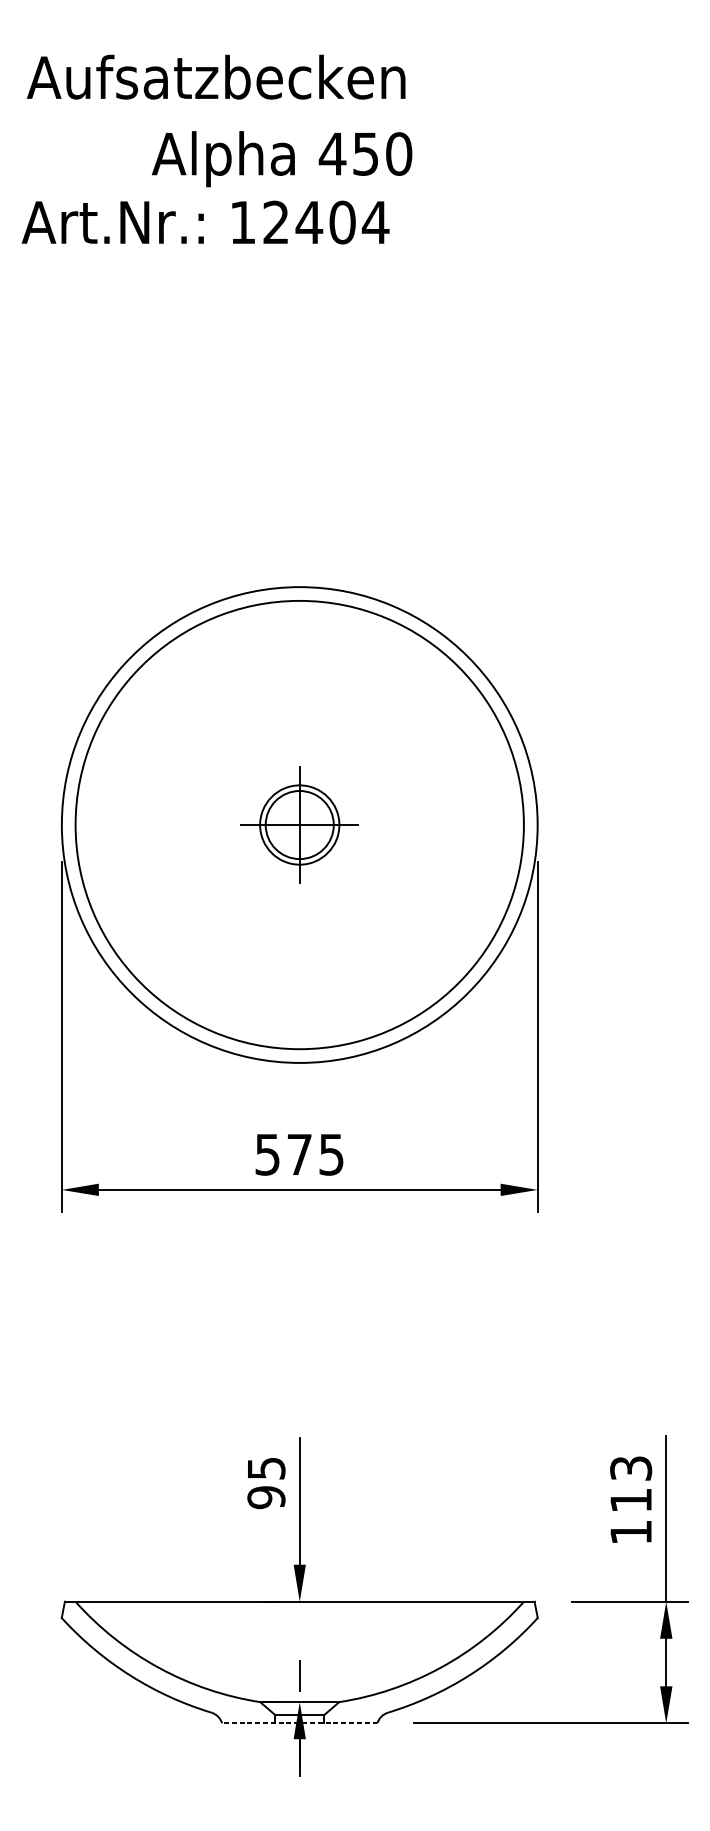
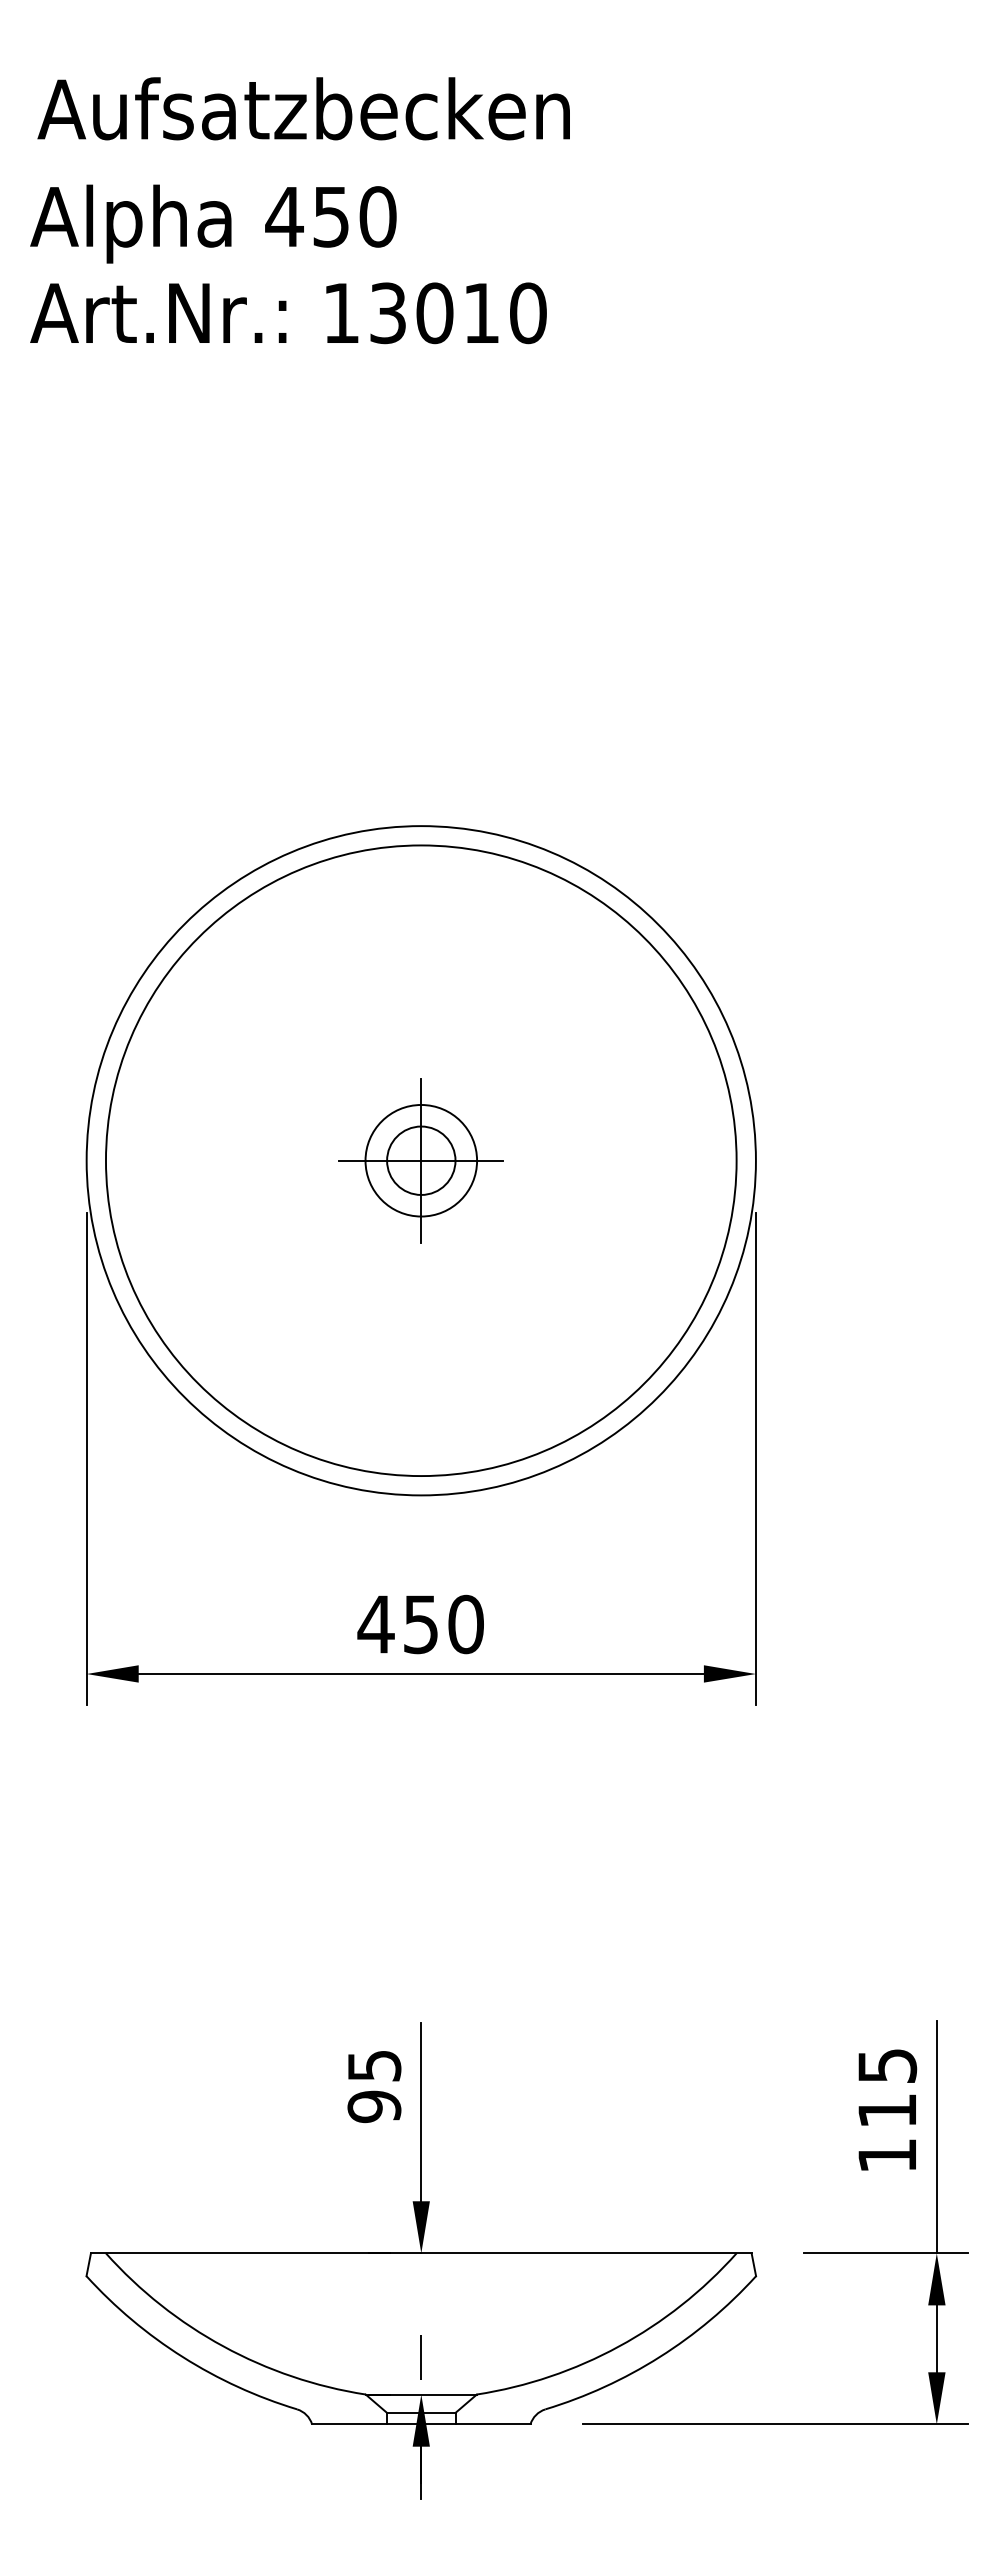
text: (282, 158) -> (213, 223), moved
text: (326, 222) -> (458, 313), 12404 -> 13010
circle: (299, 824) -> (421, 1160), size x0.71
text: (299, 1154) -> (420, 1624), 575 -> 450
text: (630, 1468) -> (886, 2065), 113 -> 115
line: (299, 1723) -> (420, 2424), dashed -> solid

